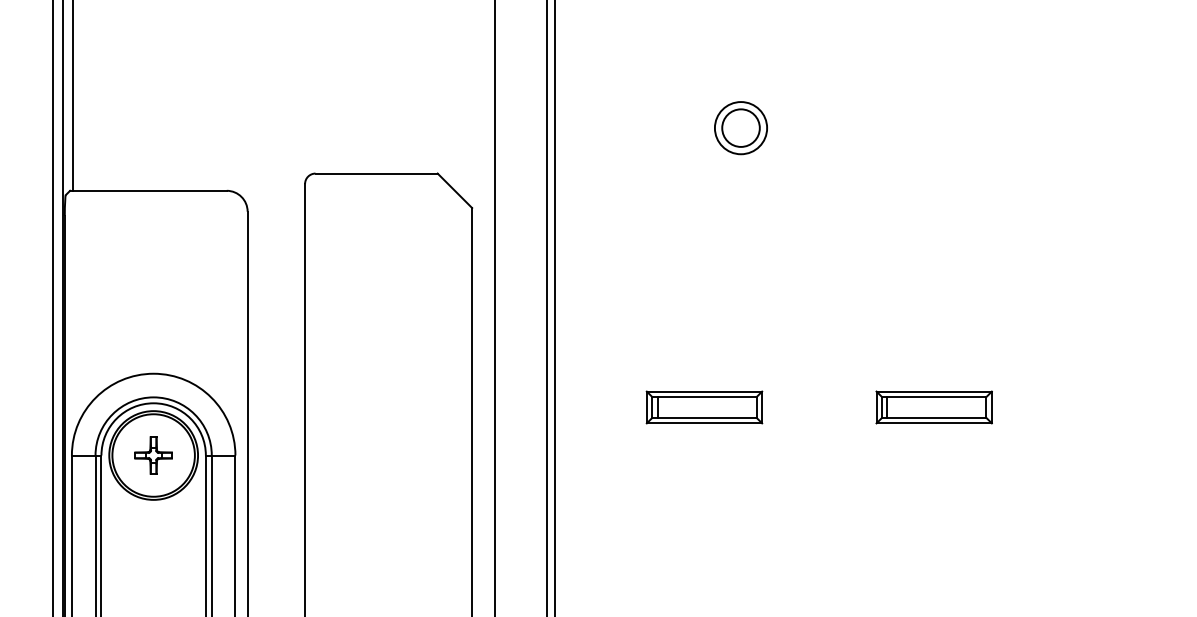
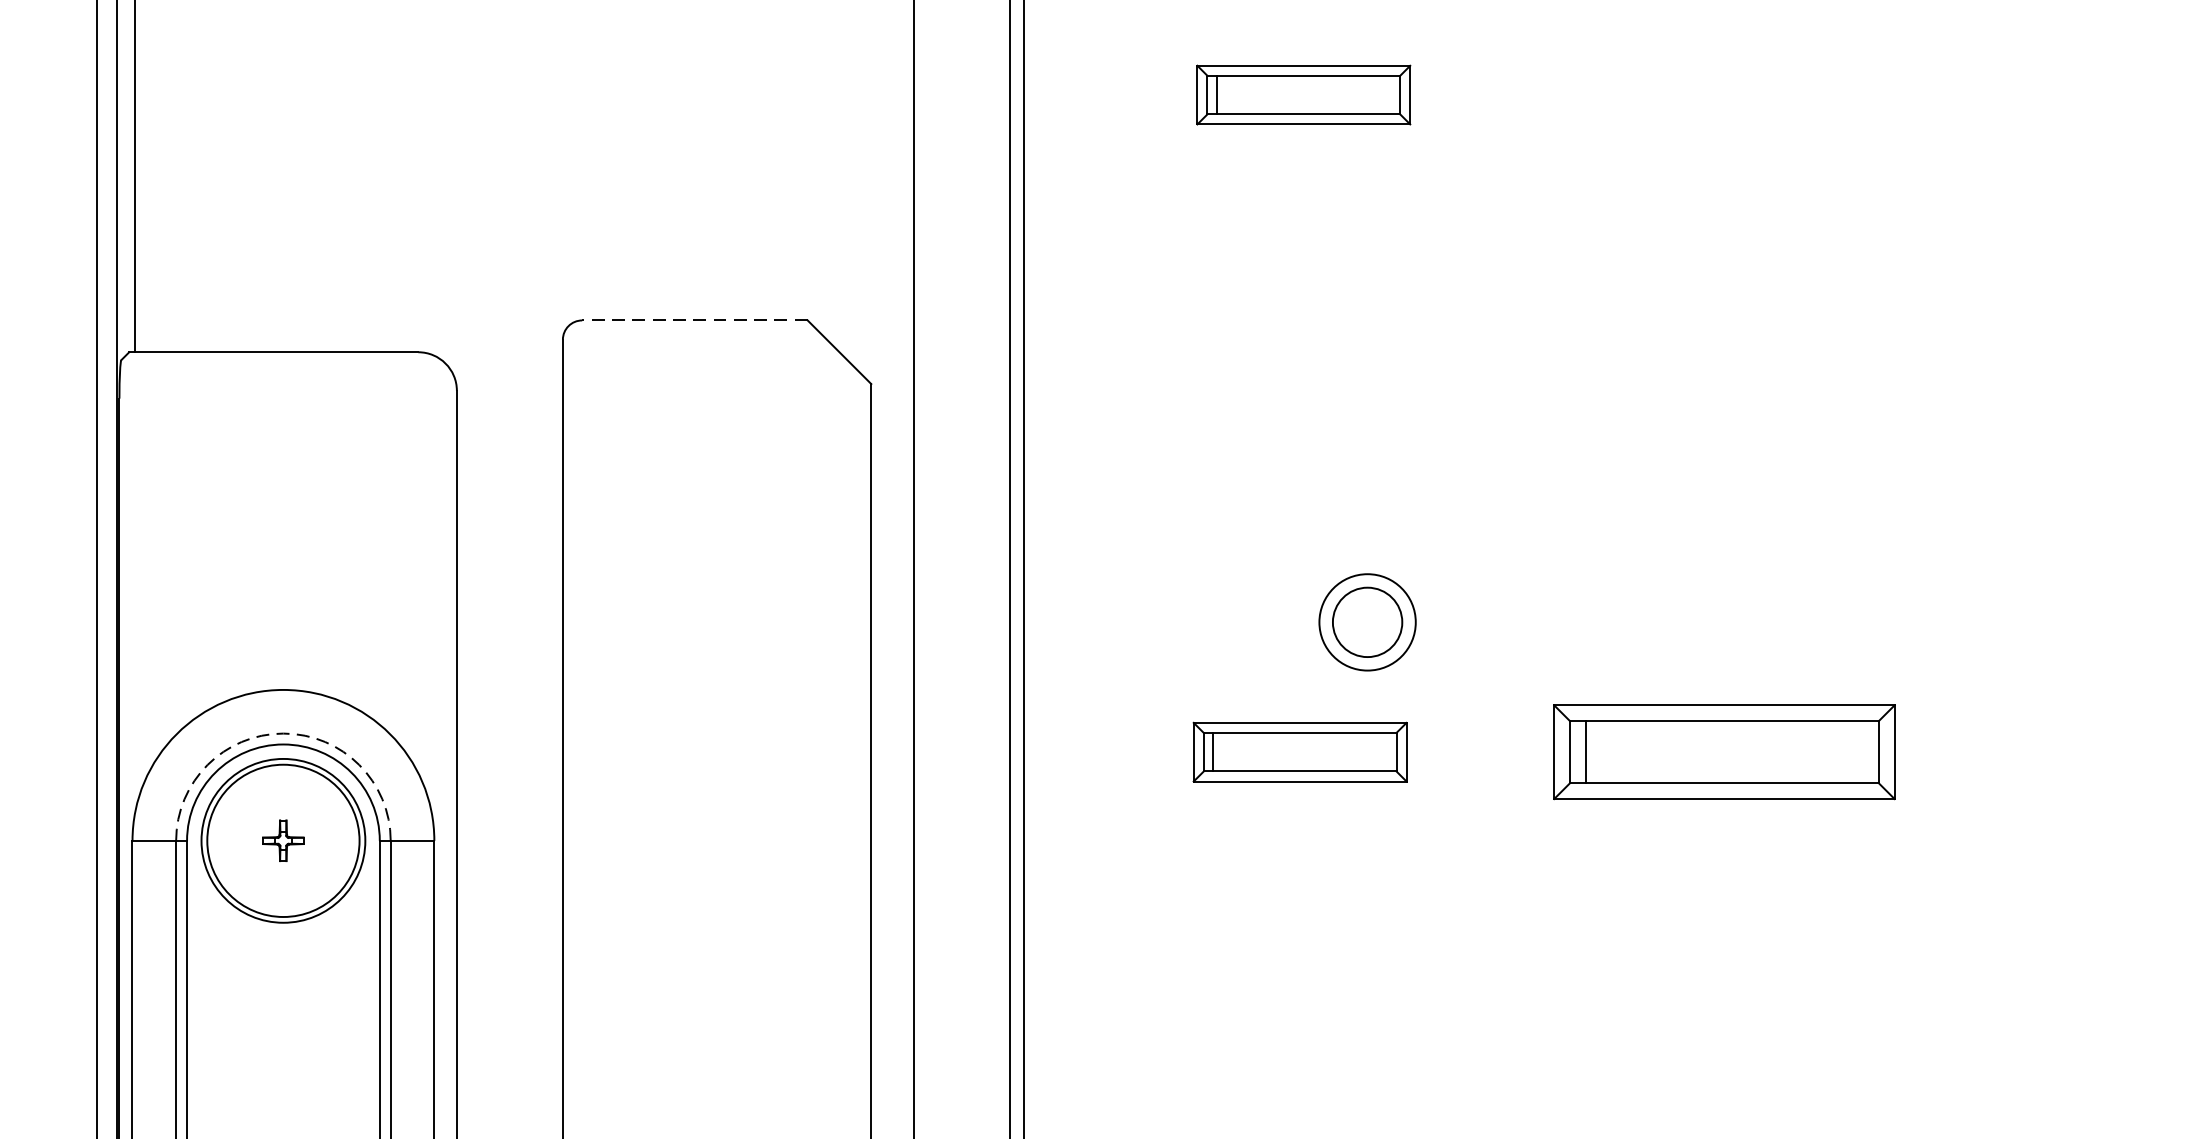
part: (706, 51) -> (1303, 95), added
part: (740, 128) -> (1366, 623), moved
line: (376, 173) -> (694, 320), solid -> dashed
arc: (153, 397) -> (283, 733), solid -> dashed
part: (933, 407) -> (1722, 752), size x1.6
part: (153, 455) -> (283, 840), size x0.6

